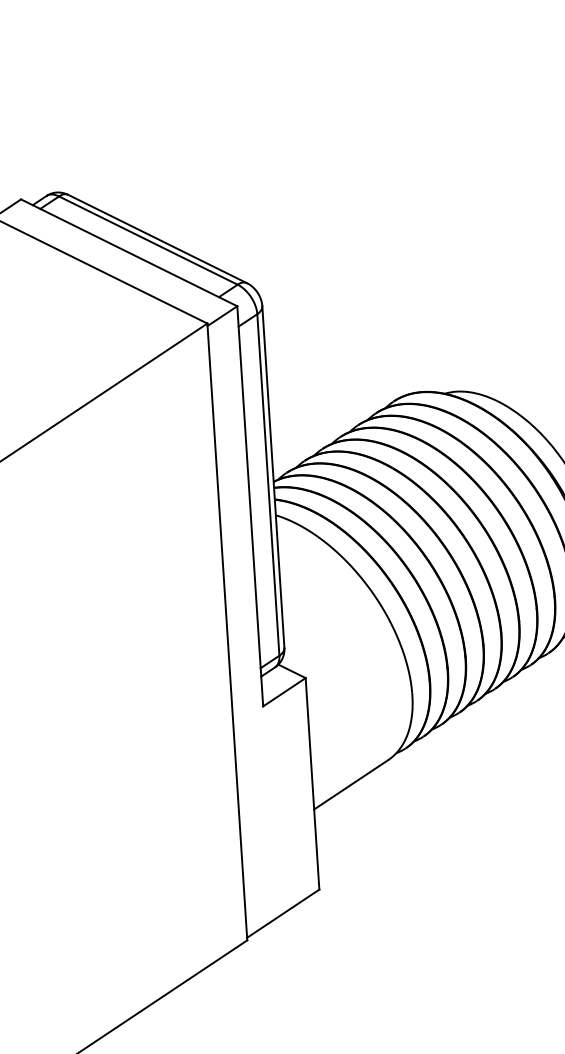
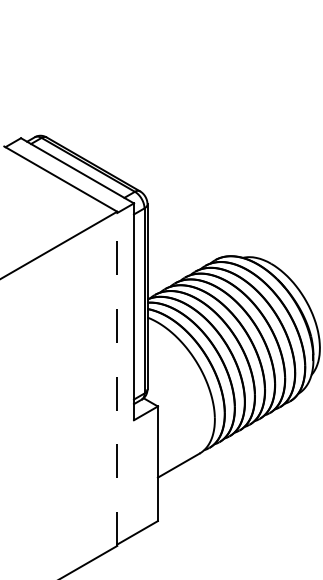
line: (227, 631) -> (117, 378), solid -> dashed

